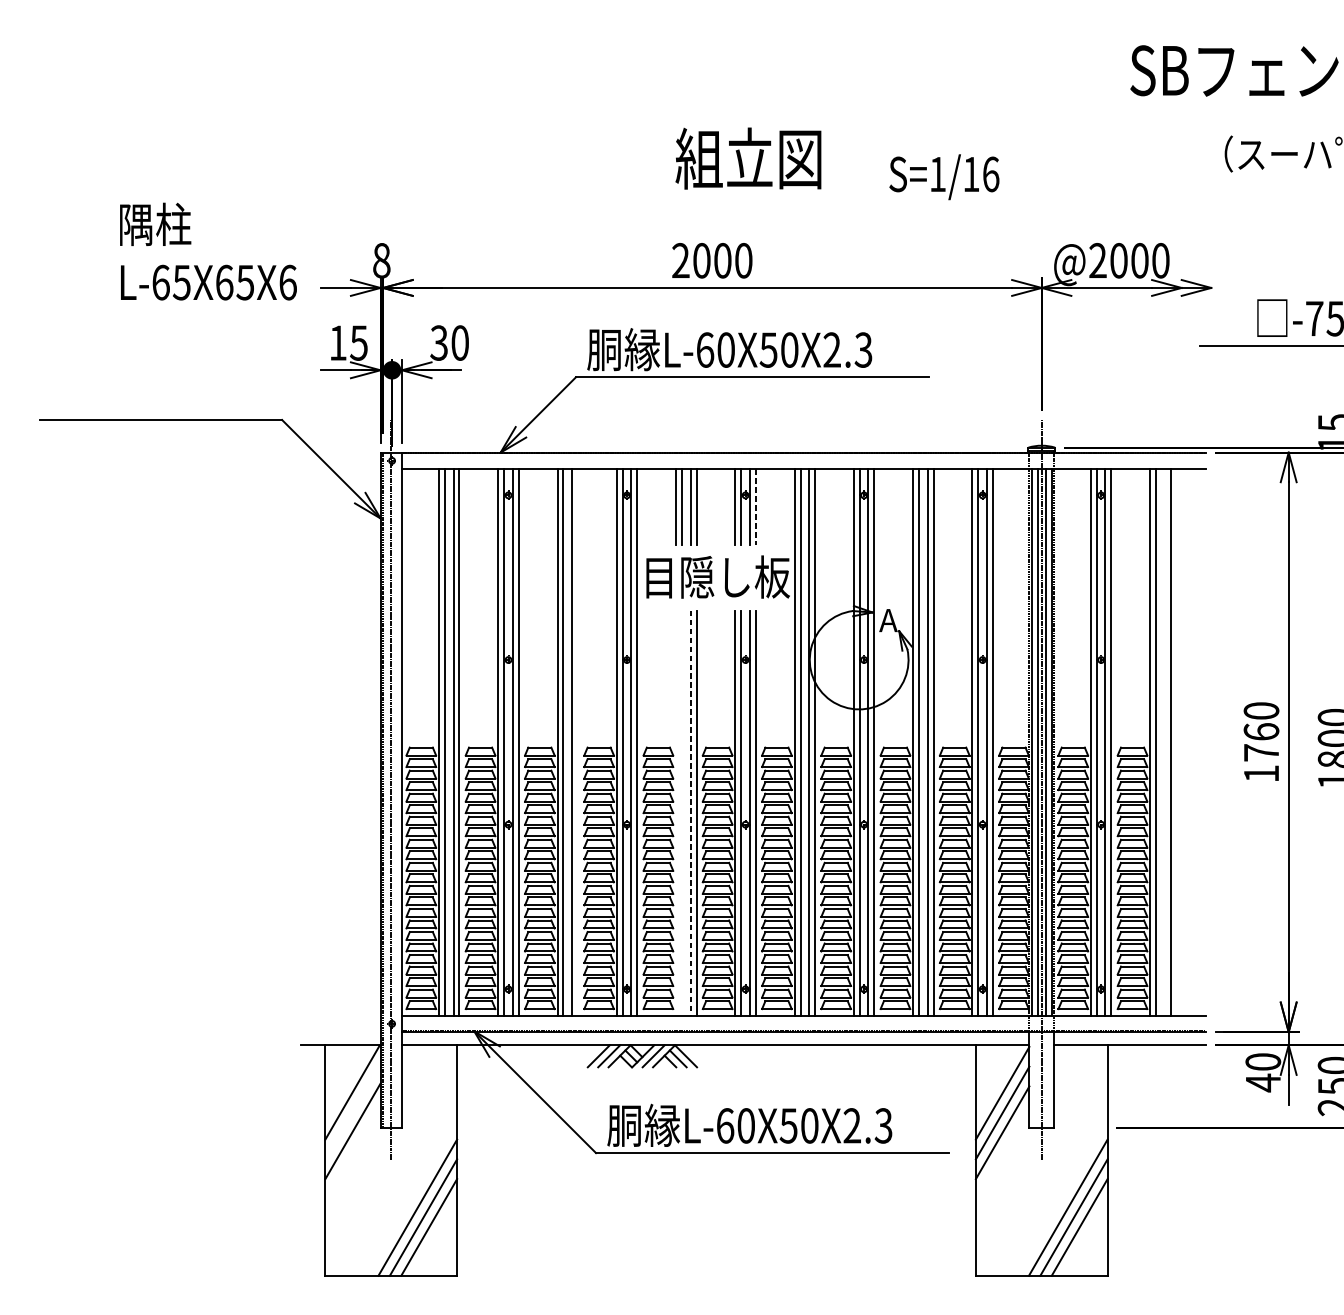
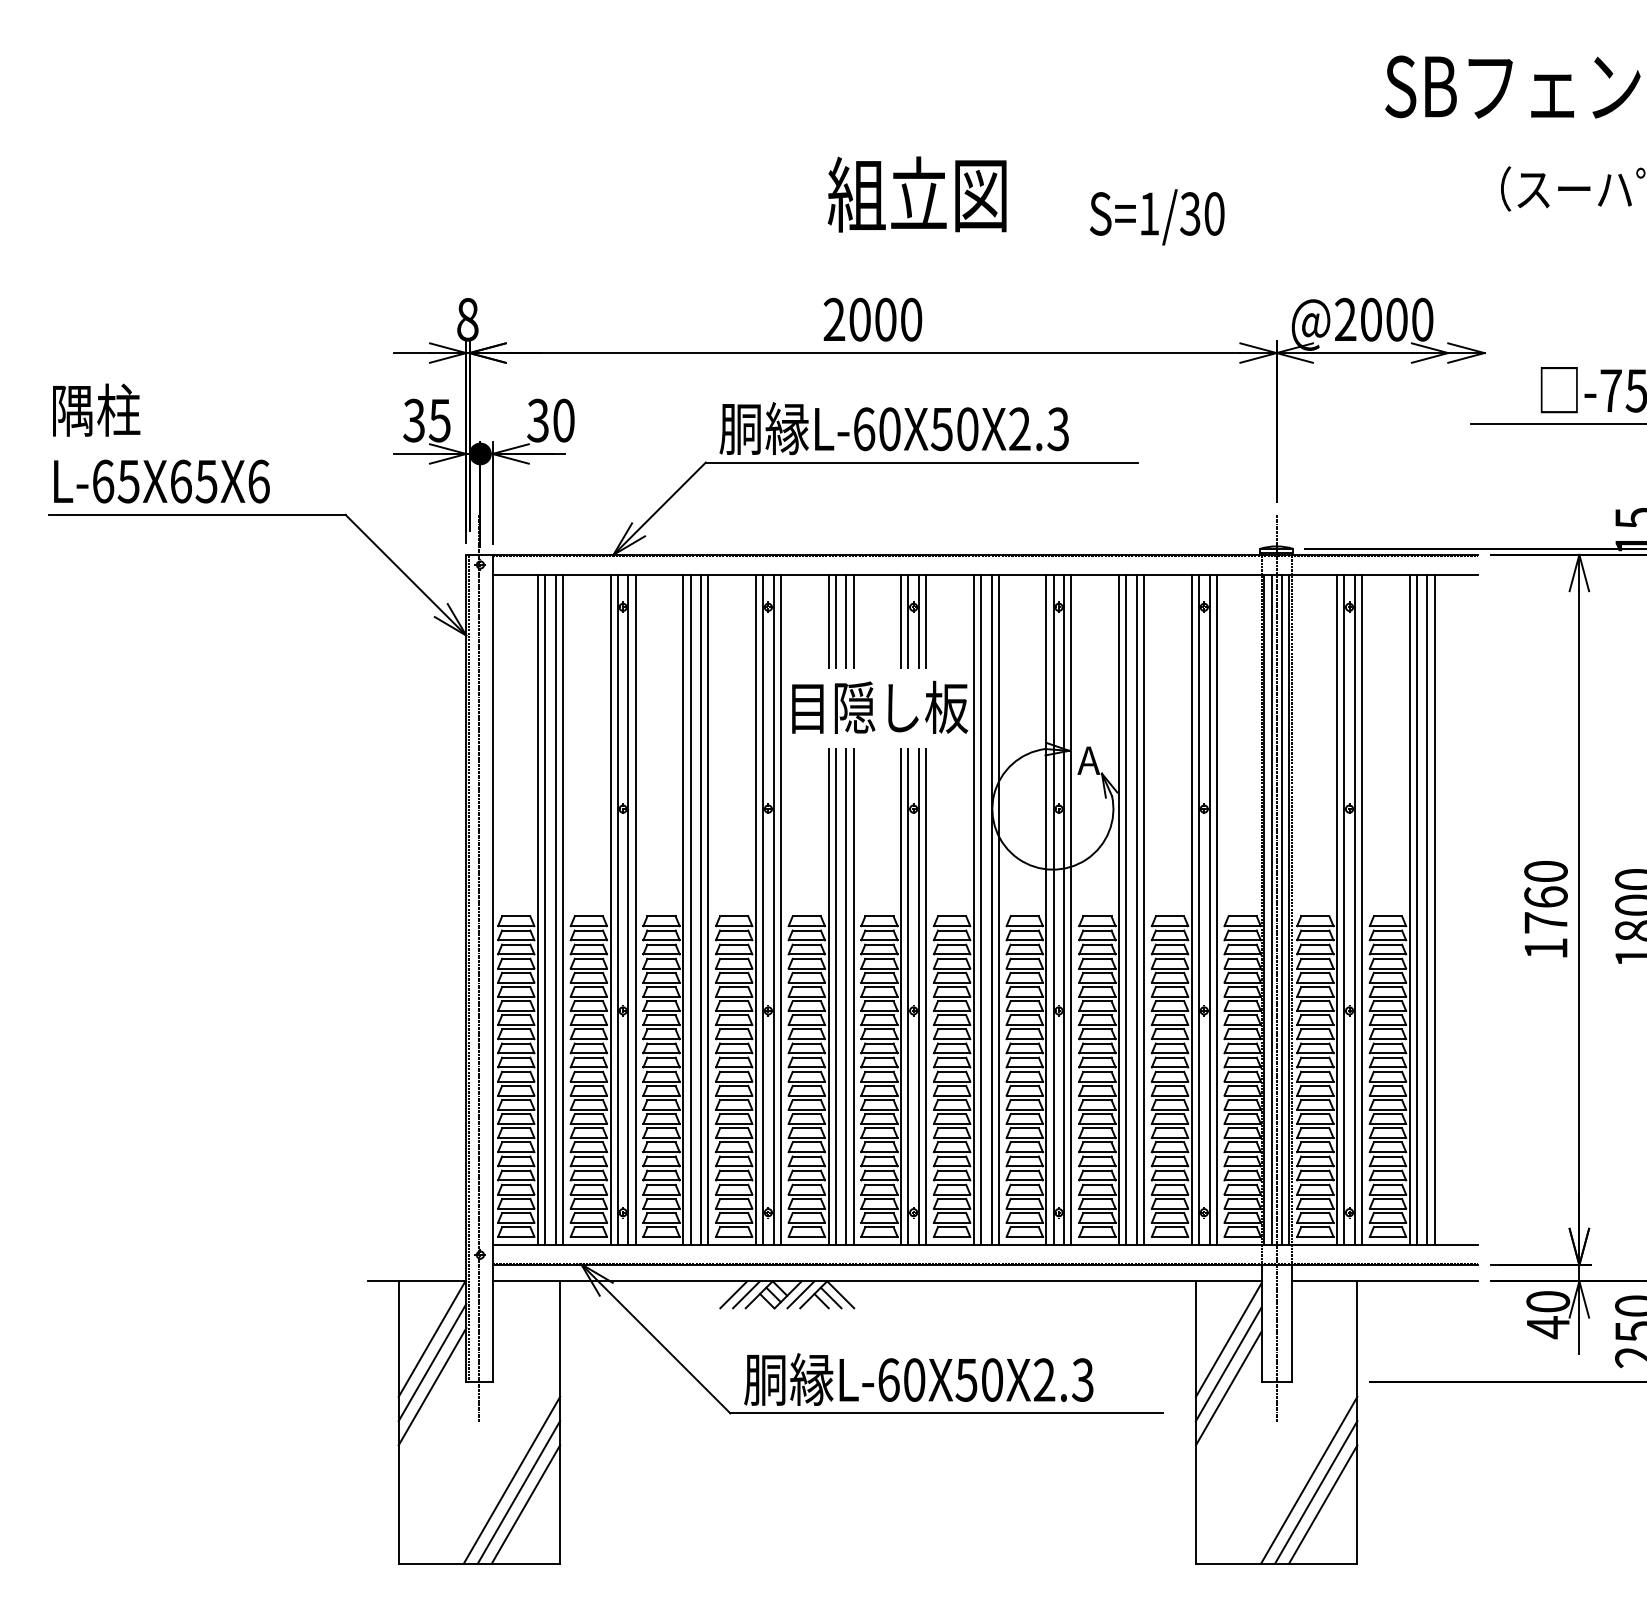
text: (981, 174) -> (1202, 213), S=1/16 -> S=1/30
text: (208, 251) -> (161, 443), moved
text: (337, 342) -> (413, 420), 15 -> 35
line: (756, 506) -> (926, 621), dashed -> solid
line: (578, 741) -> (708, 909), added
line: (1164, 741) -> (1427, 909), added
line: (676, 812) -> (828, 996), added
line: (681, 812) -> (835, 996), added
line: (690, 813) -> (846, 997), dashed -> solid
line: (352, 1111) -> (432, 1362), added

